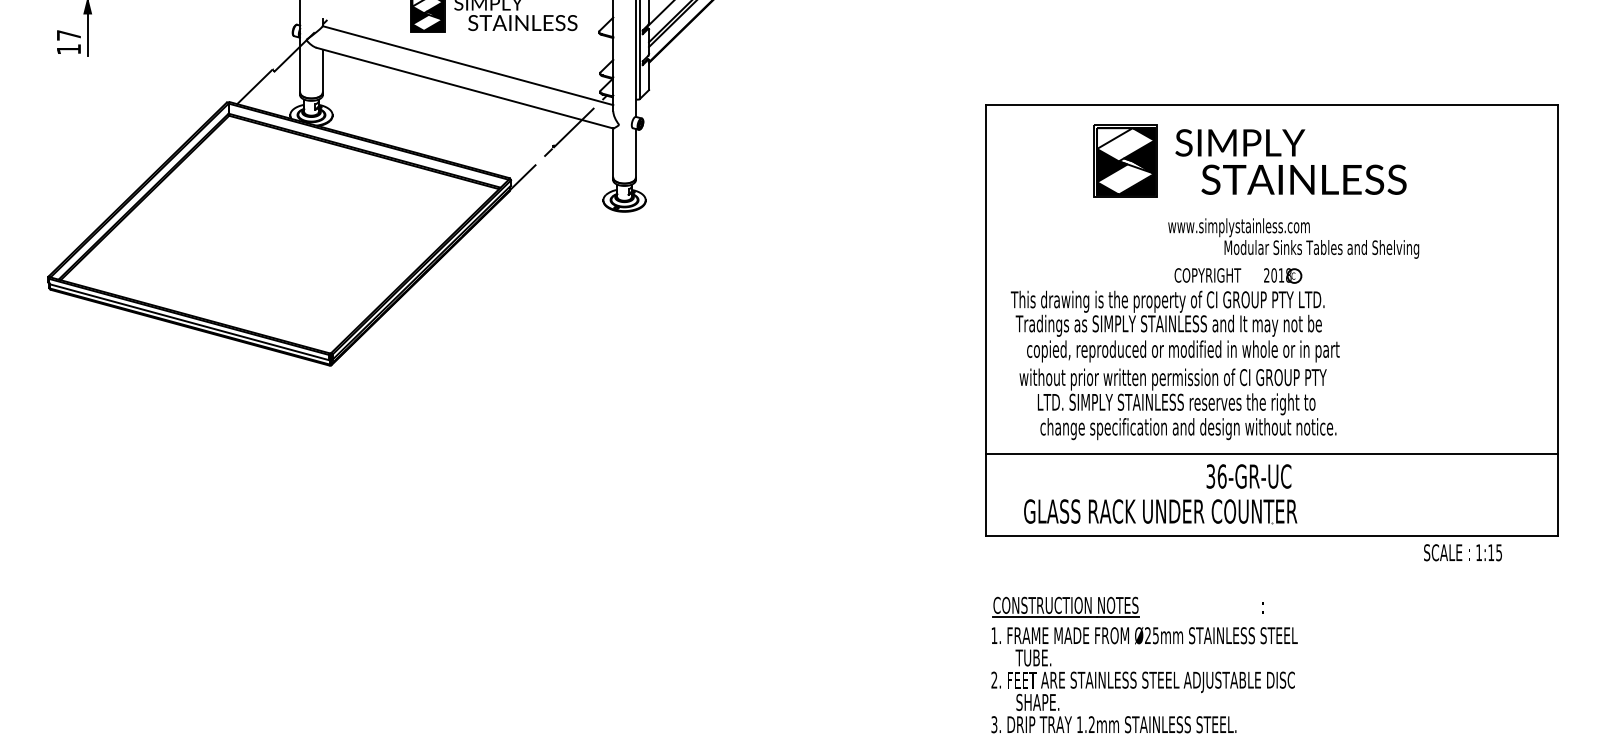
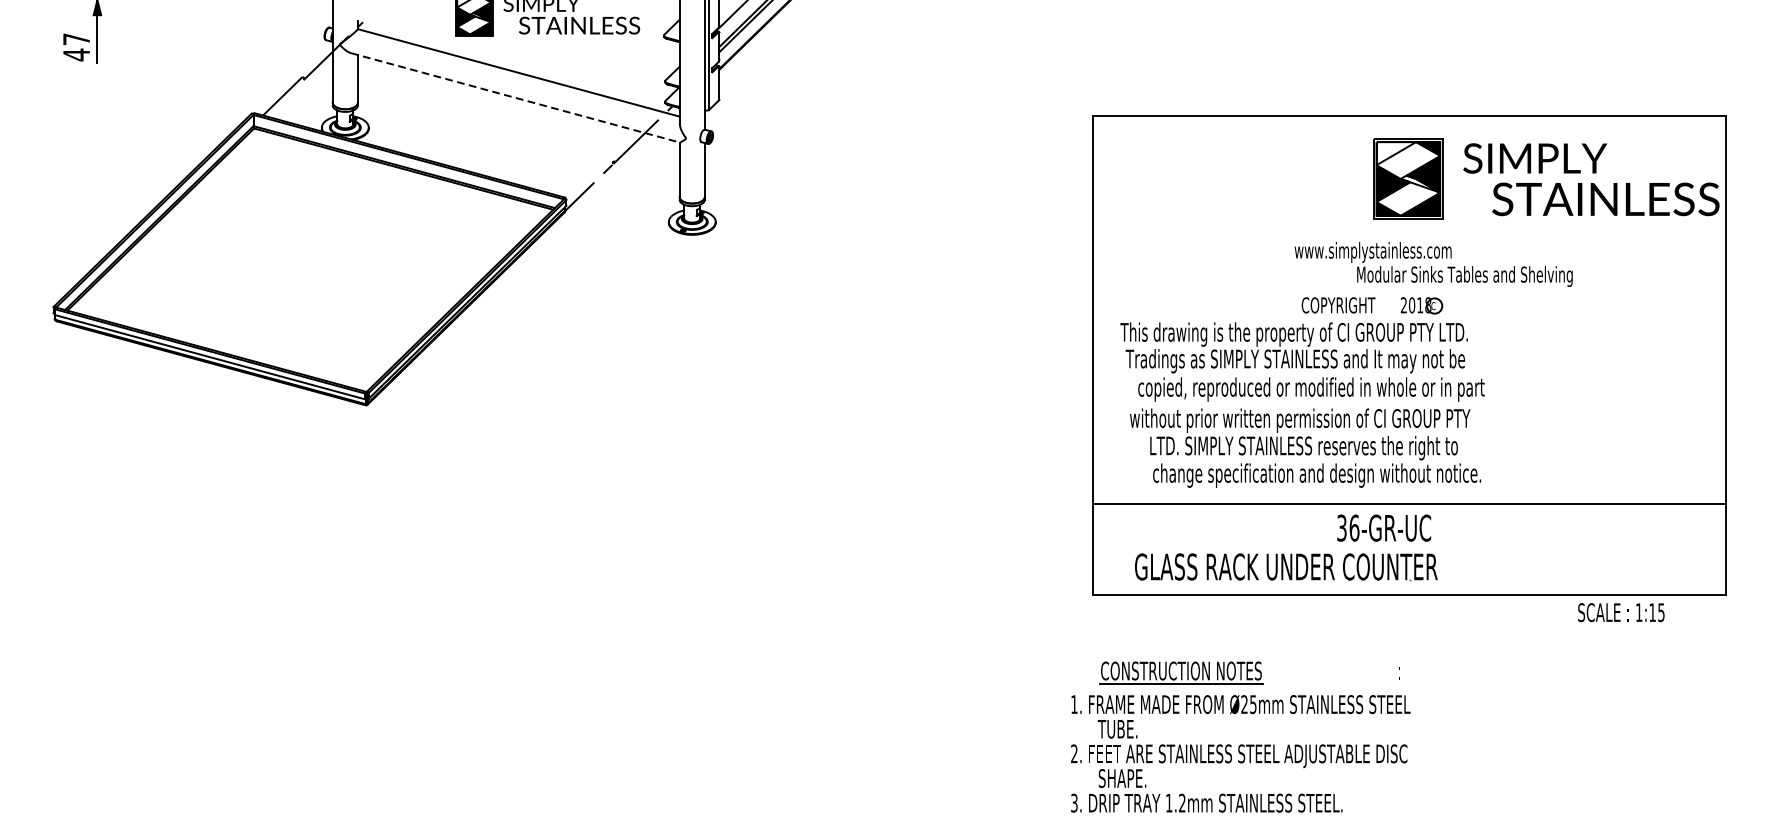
text: (68, 49) -> (76, 54), 17 -> 47
line: (465, 88) -> (516, 98), solid -> dashed
part: (1249, 160) -> (1545, 177), moved
text: (1144, 680) -> (1240, 754), moved

